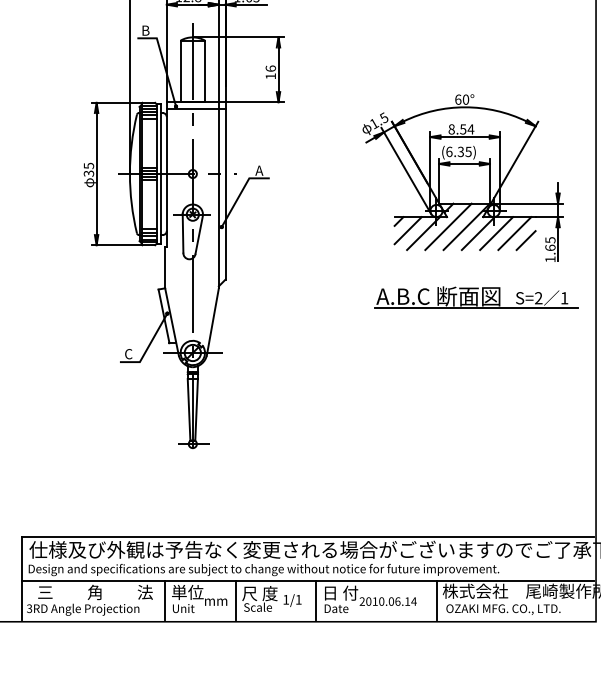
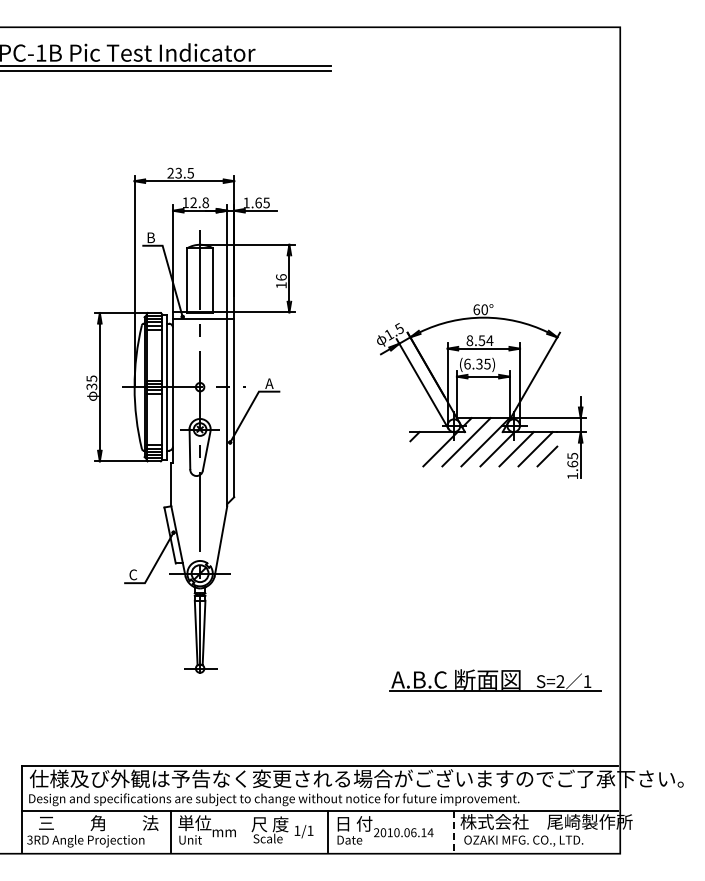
line: (408, 230) -> (424, 446), removed
part: (476, 297) -> (495, 680), moved
line: (236, 600) -> (245, 831), removed
line: (436, 601) -> (454, 832), solid -> dashed

